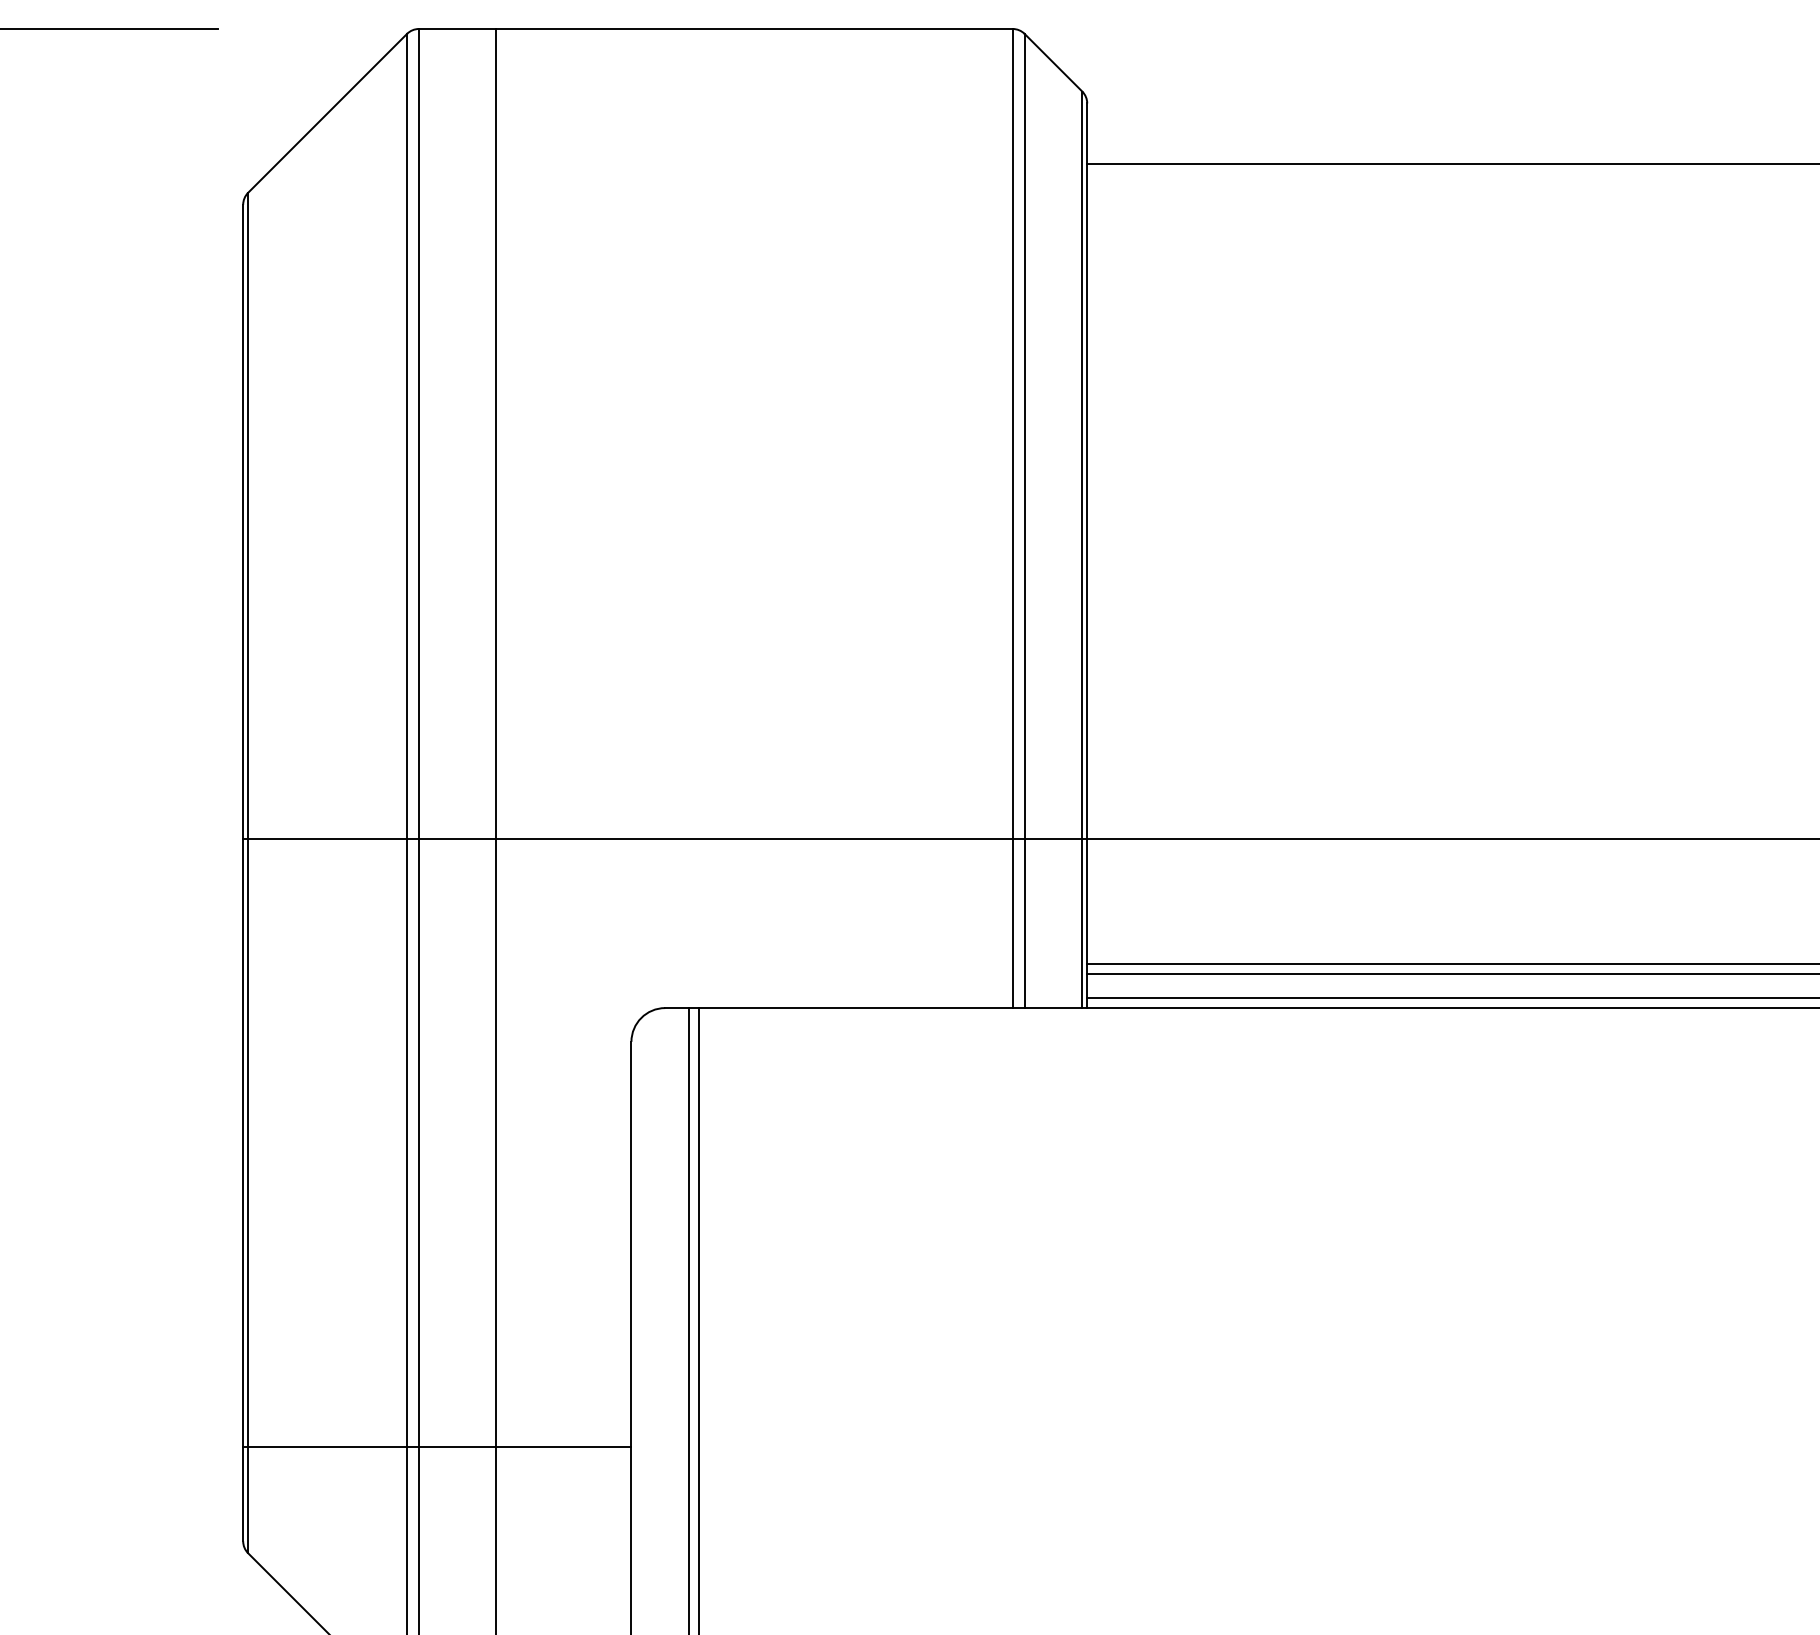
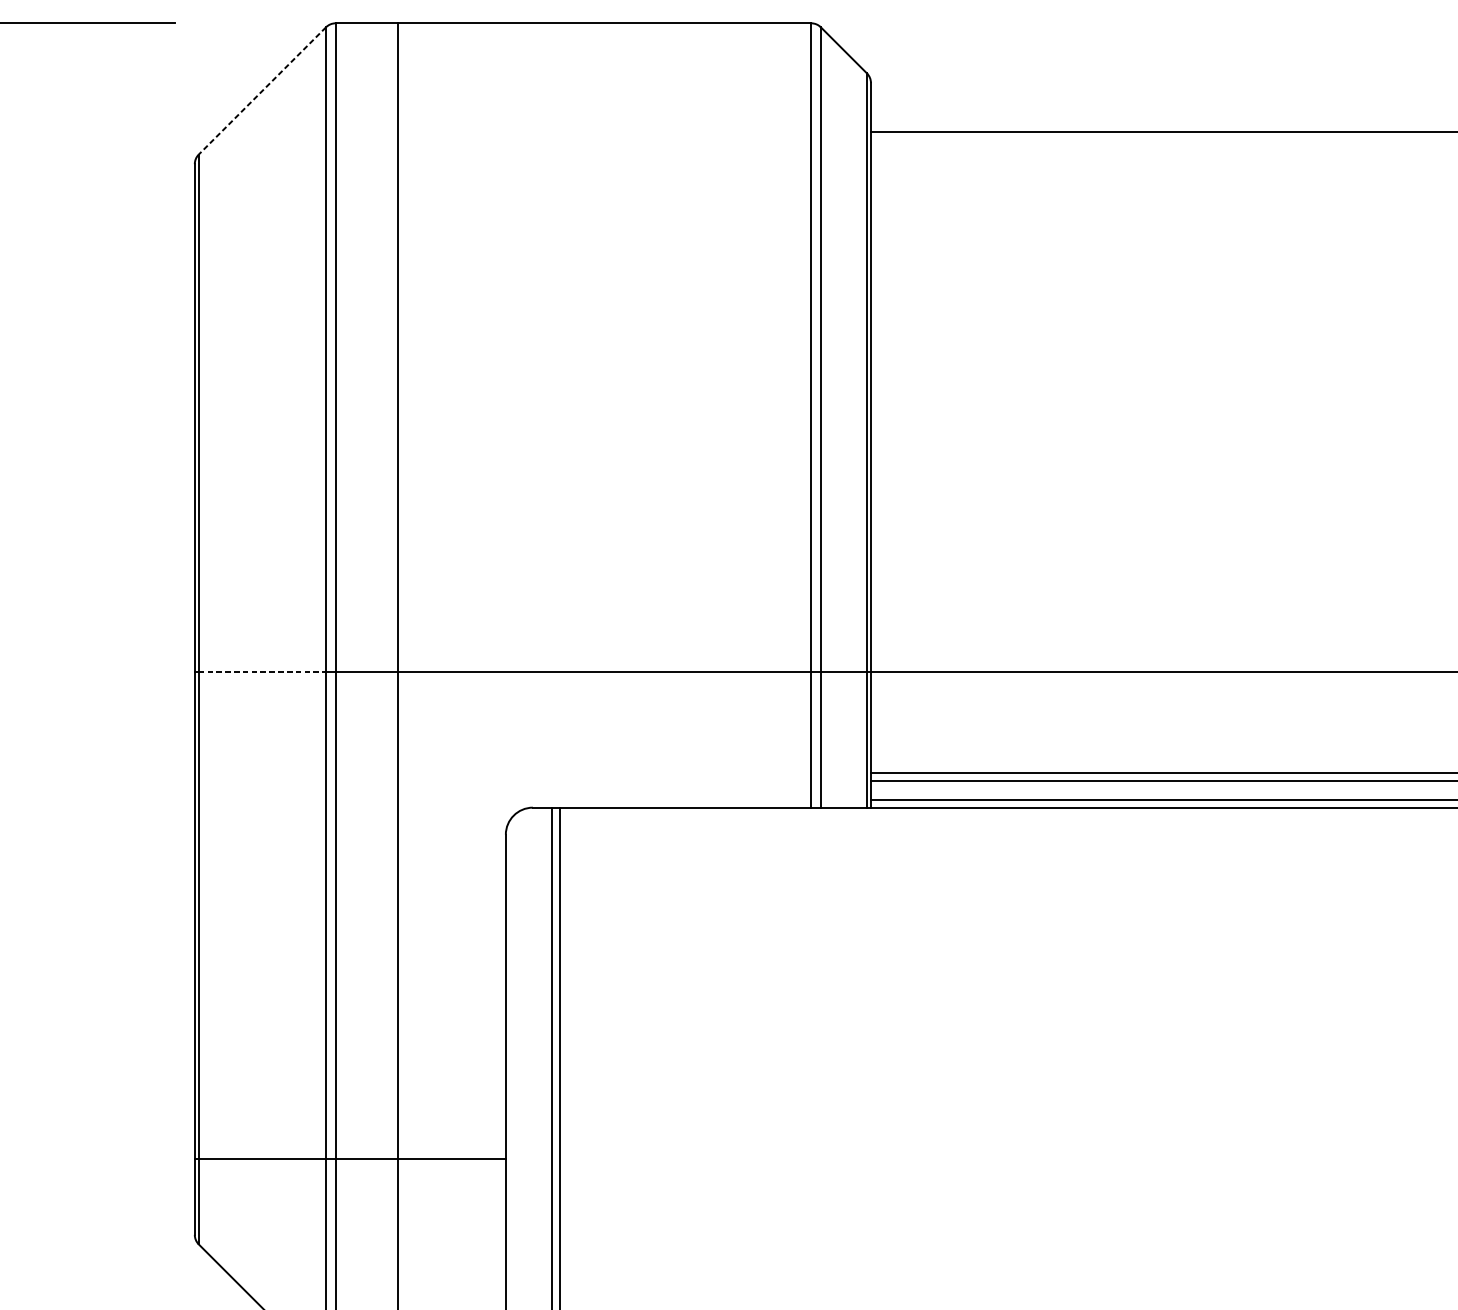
line: (327, 113) -> (262, 91), solid -> dashed
line: (328, 839) -> (263, 672), solid -> dashed

